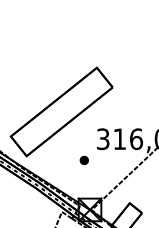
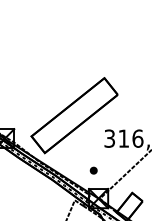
part: (84, 160) -> (93, 170), moved

